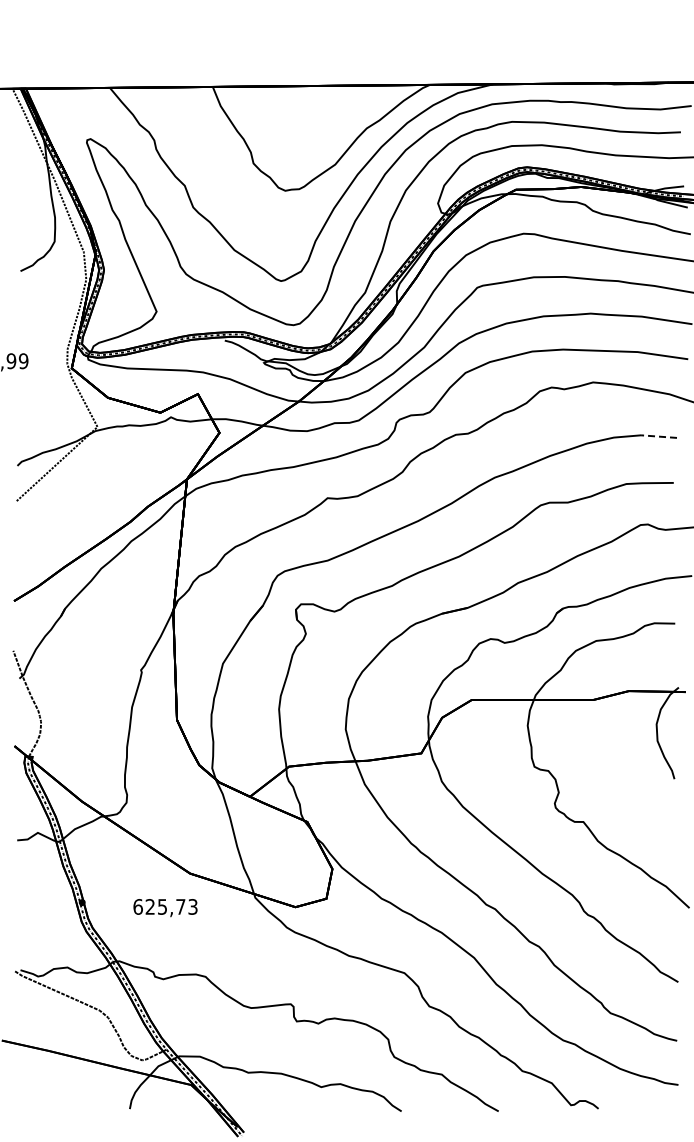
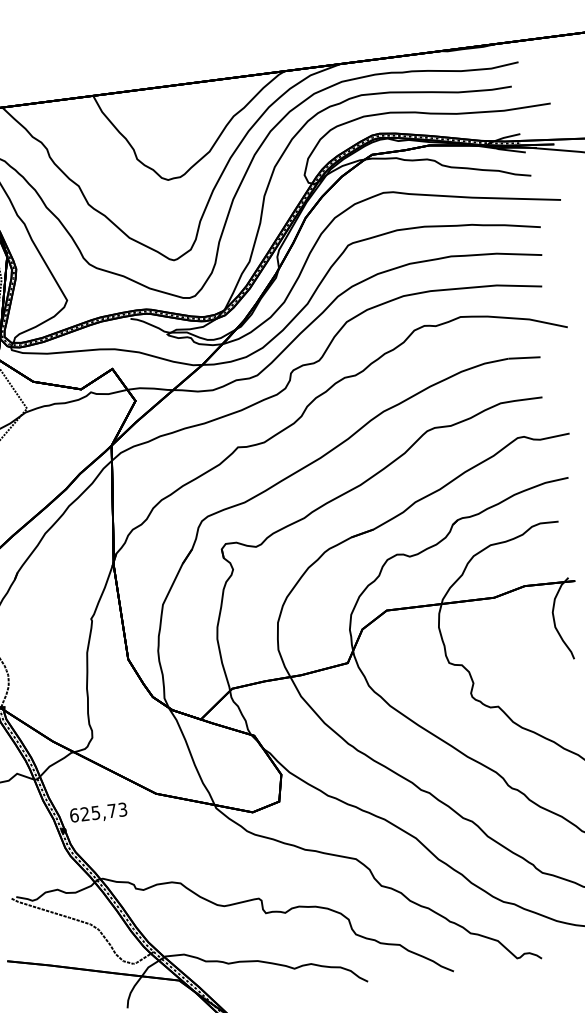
line: (658, 436) -> (524, 357), dashed -> solid
text: (165, 908) -> (98, 813), moved

